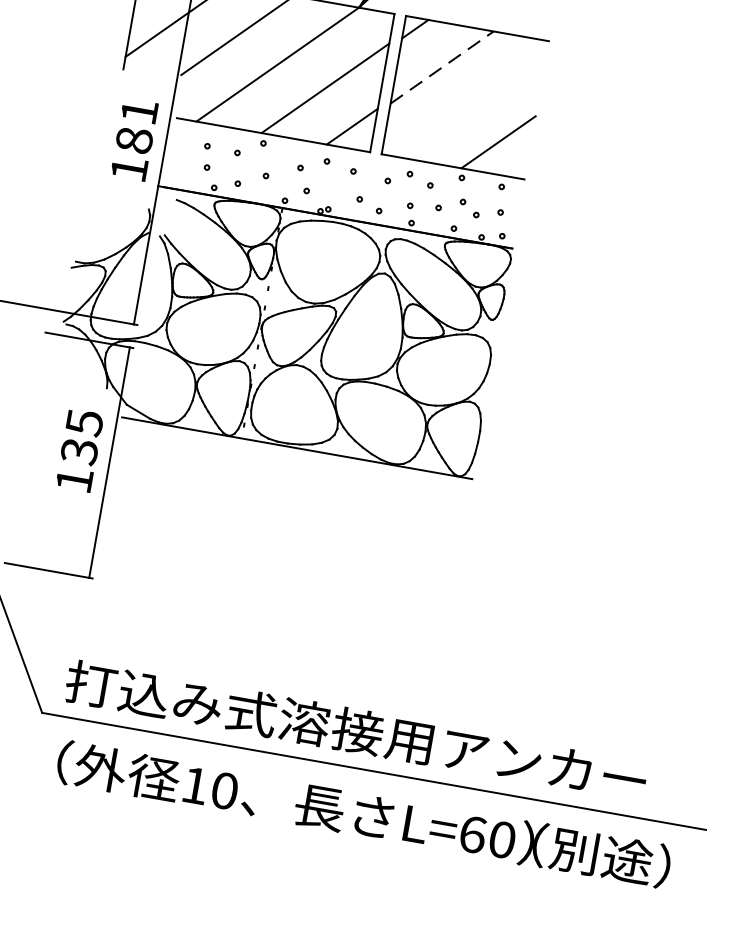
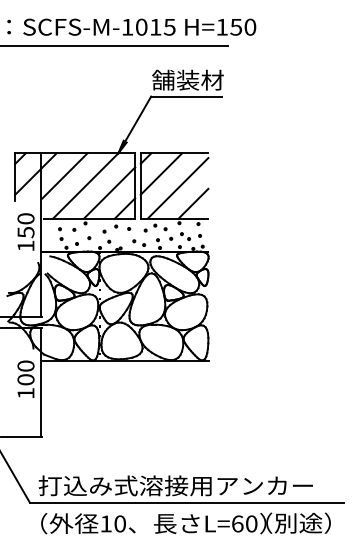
line: (442, 66) -> (161, 173), dashed -> solid
line: (470, 103) -> (177, 188), added
text: (135, 125) -> (25, 225), 181 -> 150
text: (81, 435) -> (25, 372), 135 -> 100

